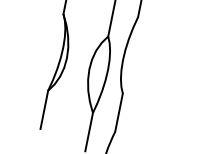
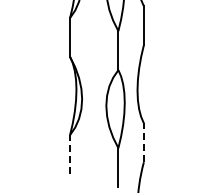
line: (44, 109) -> (70, 154), solid -> dashed
line: (118, 112) -> (143, 142), solid -> dashed

